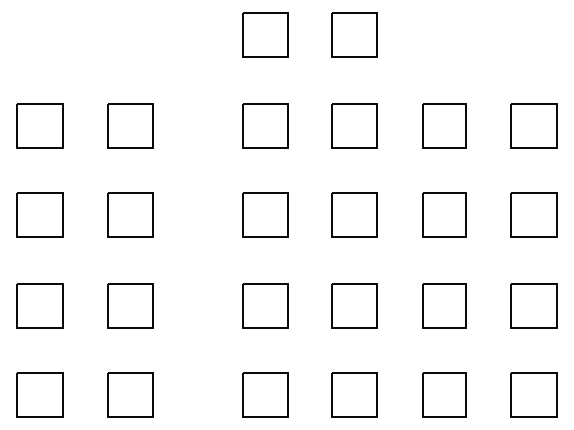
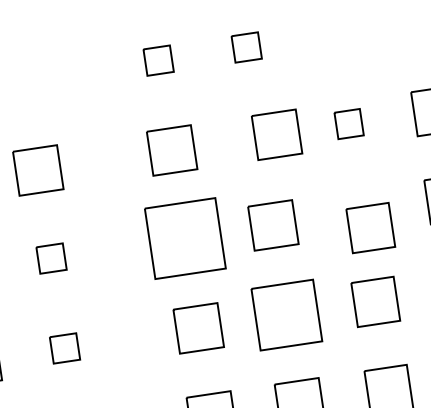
part: (265, 34) -> (158, 60), size x0.6
part: (354, 34) -> (246, 46), size x0.6
part: (354, 125) -> (276, 134), moved
part: (444, 125) -> (349, 123), size x0.6
part: (130, 214) -> (51, 258), size x0.6
part: (265, 214) -> (185, 238), size x1.6
part: (444, 214) -> (370, 227), moved
part: (130, 305) -> (65, 348), size x0.6
part: (354, 305) -> (286, 314), size x1.4

